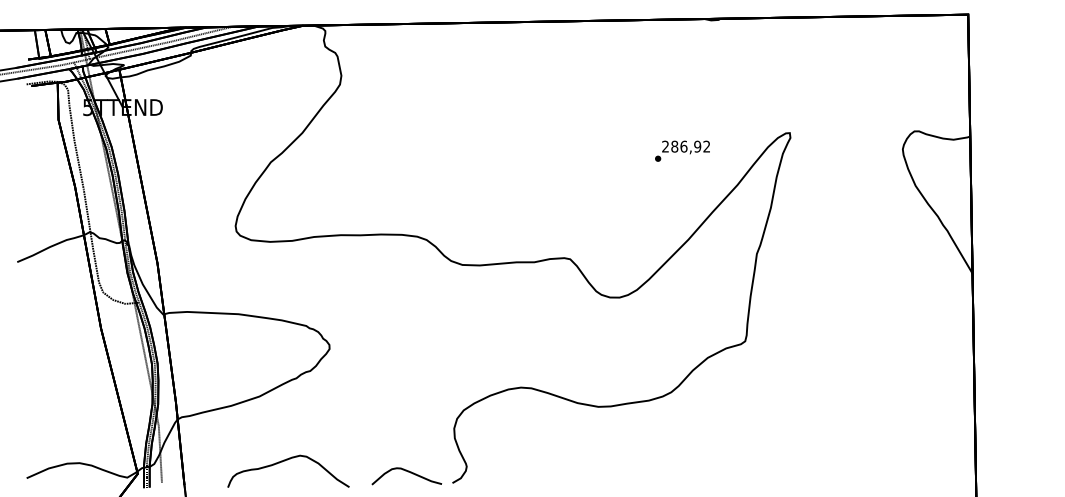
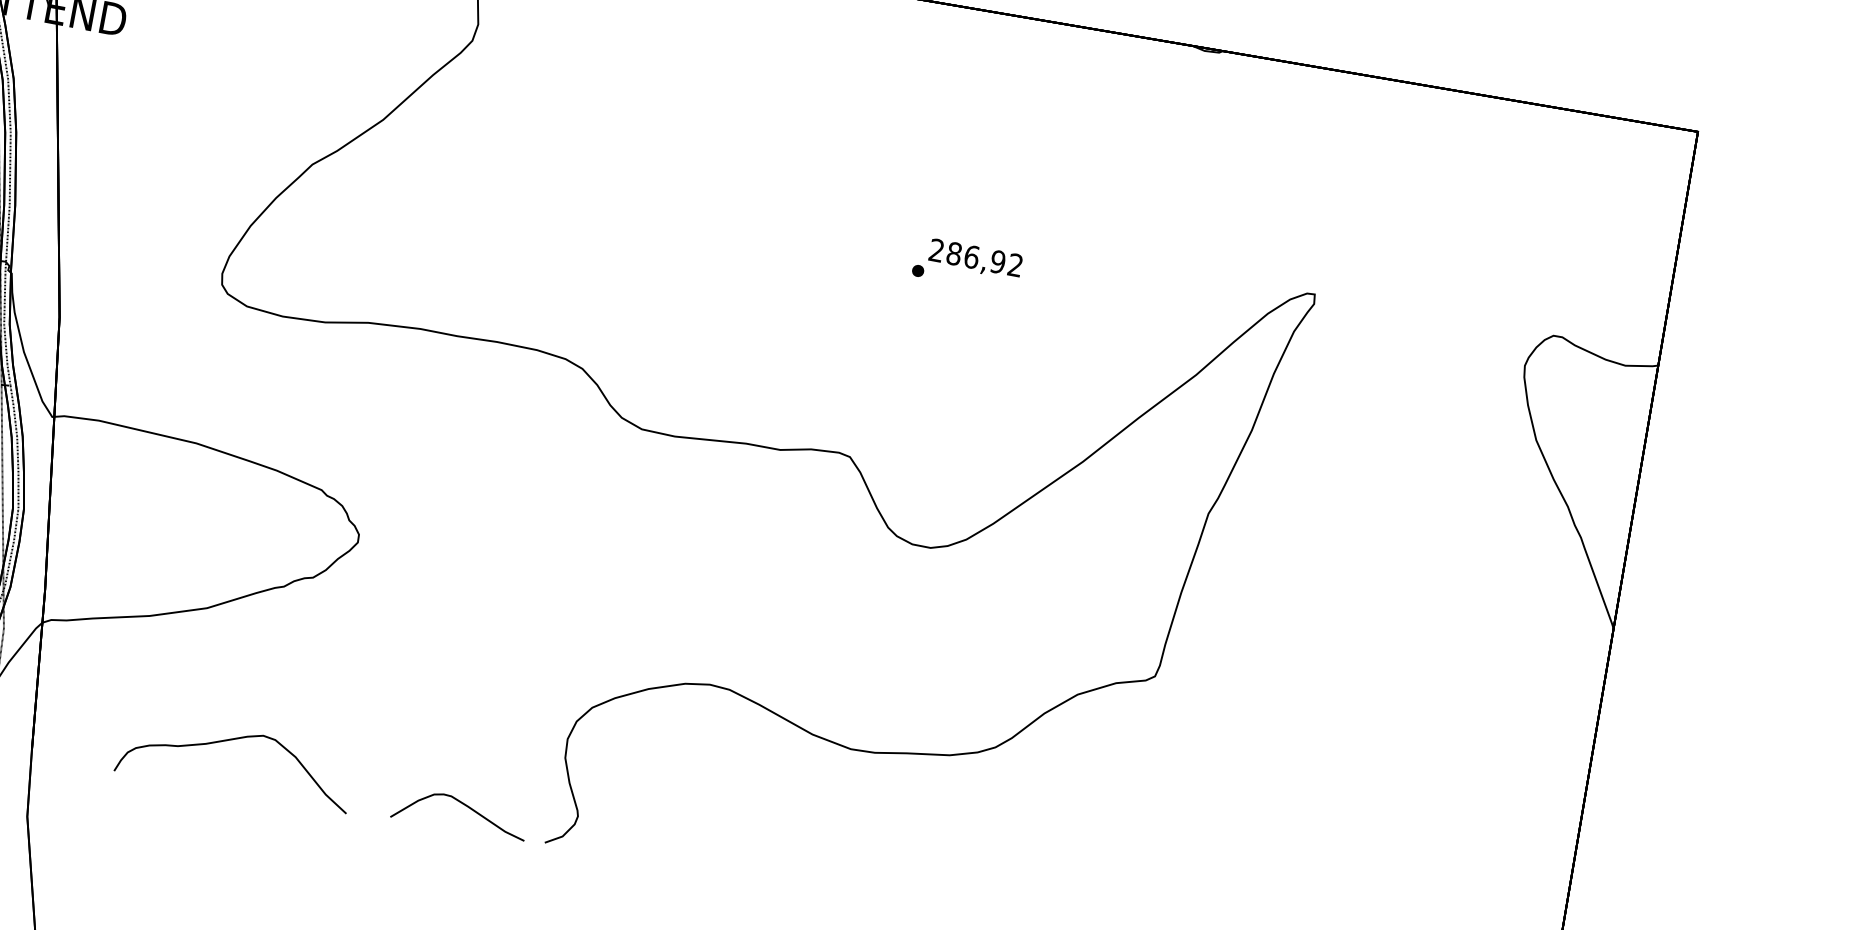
text: (682, 150) -> (967, 263), moved

